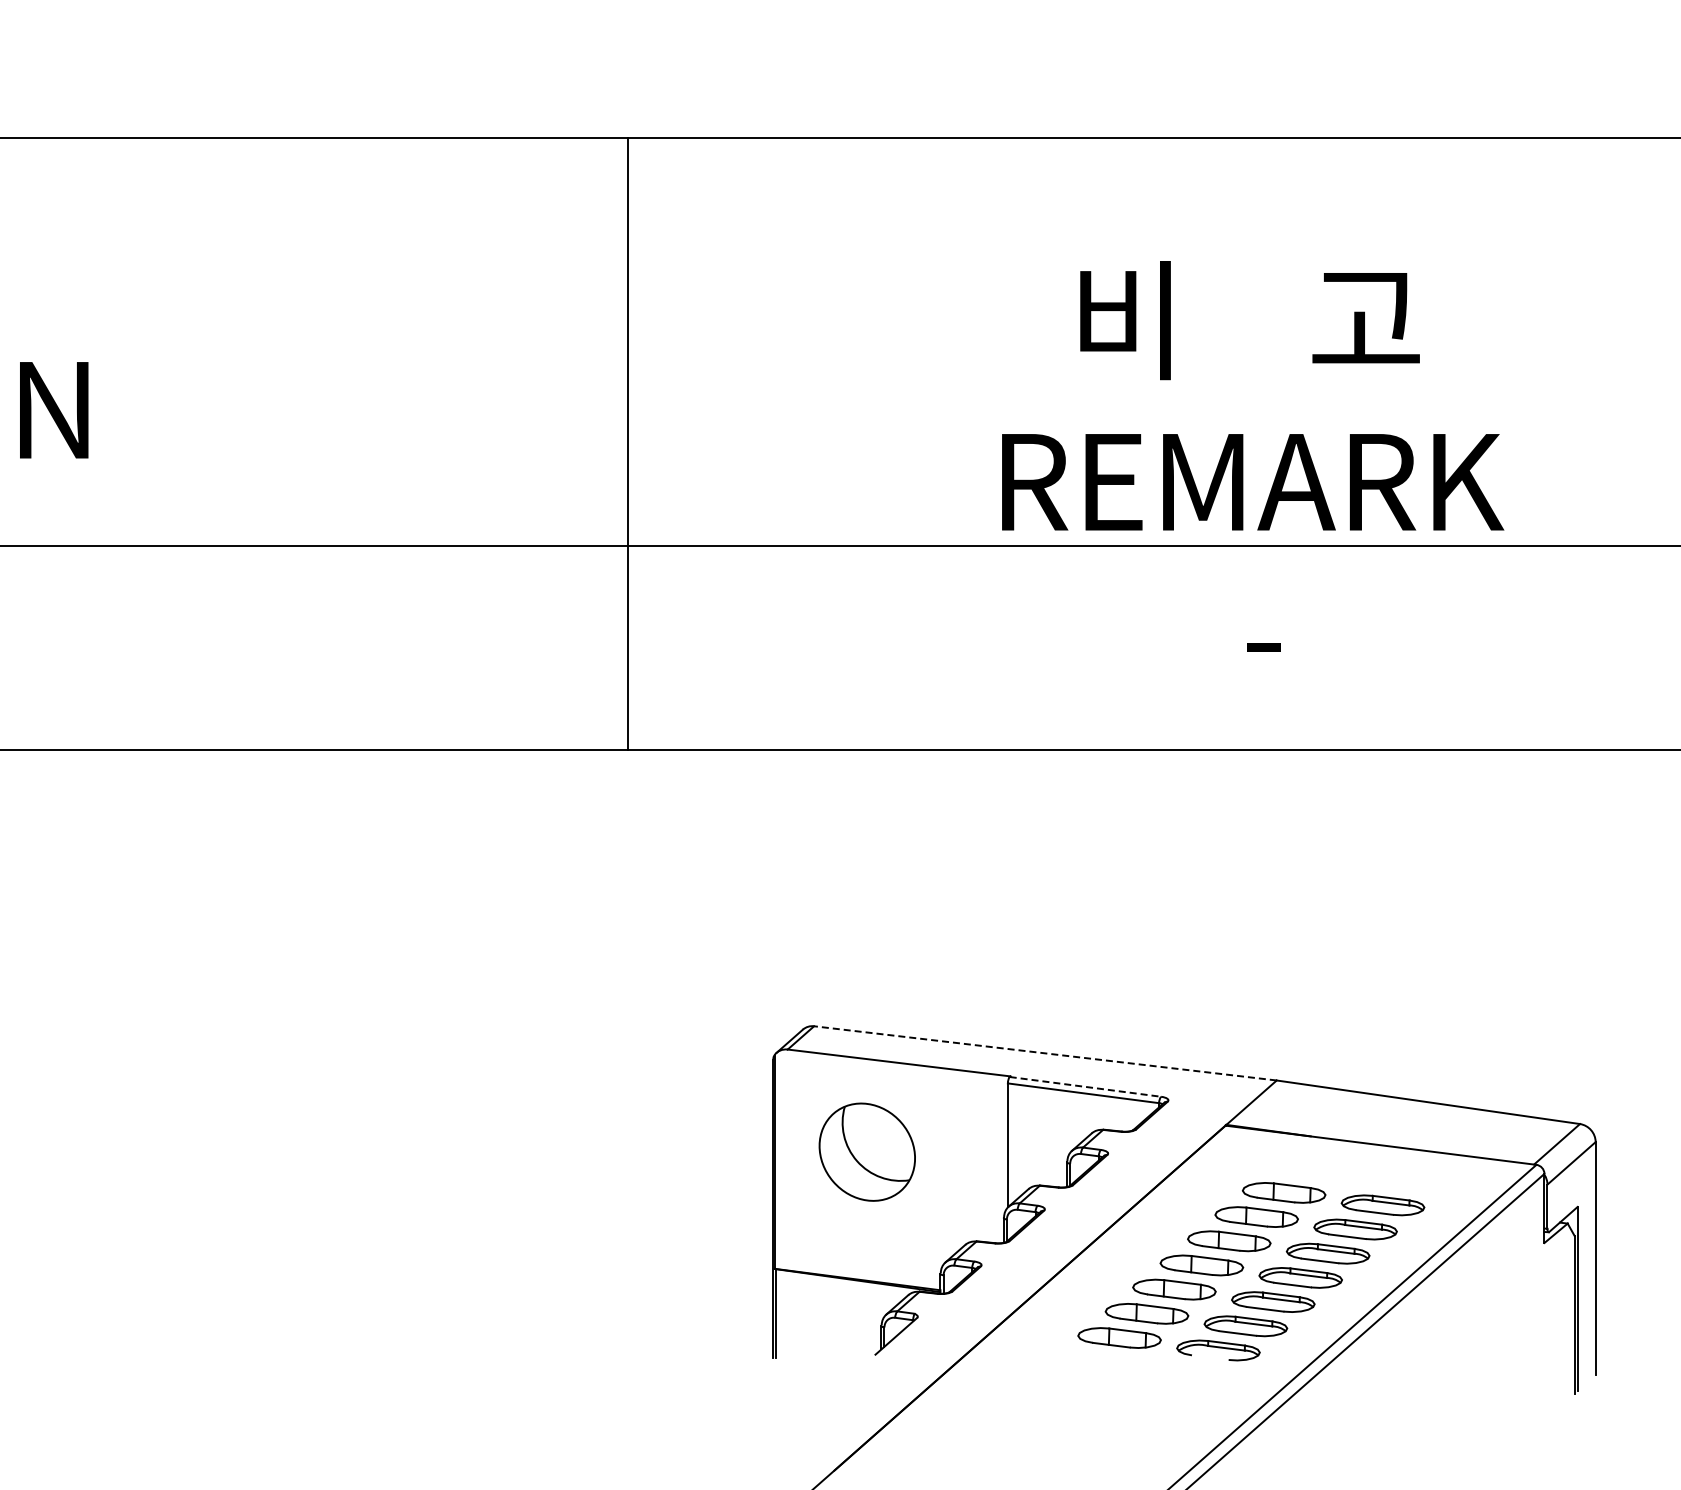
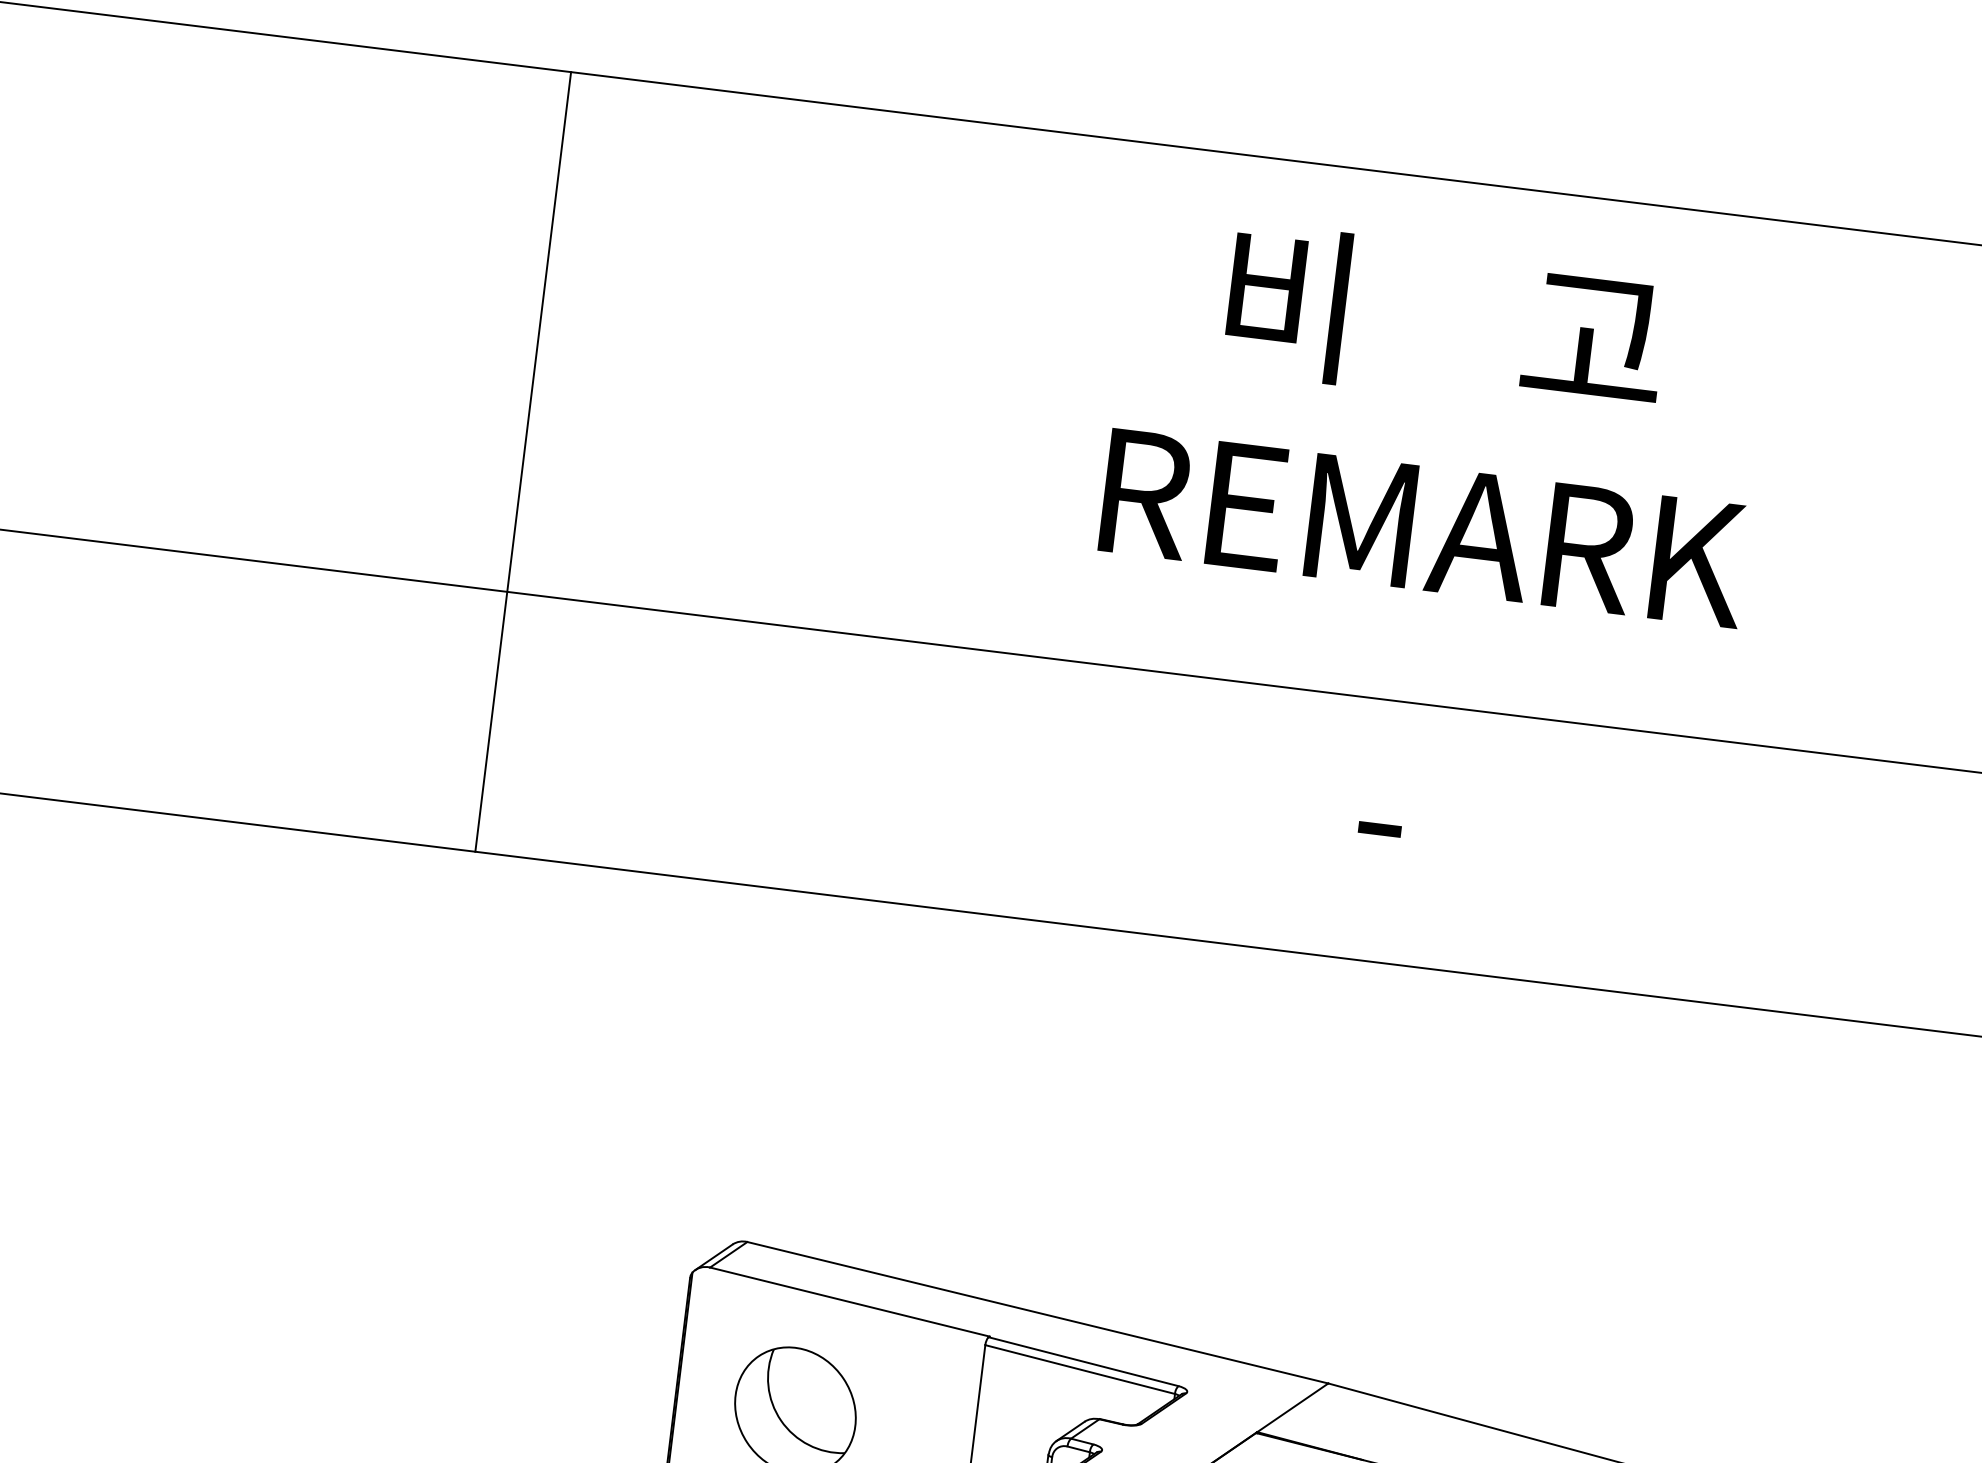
text: (1253, 395) -> (1438, 417), moved
line: (627, 444) -> (522, 462), moved
line: (1045, 1053) -> (1037, 1312), dashed -> solid
line: (1085, 1086) -> (1083, 1361), dashed -> solid

